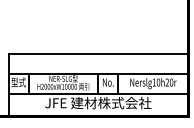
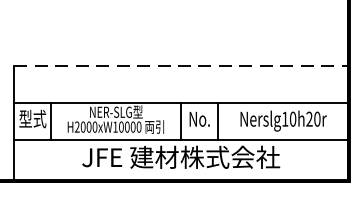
line: (98, 53) -> (181, 65), solid -> dashed

